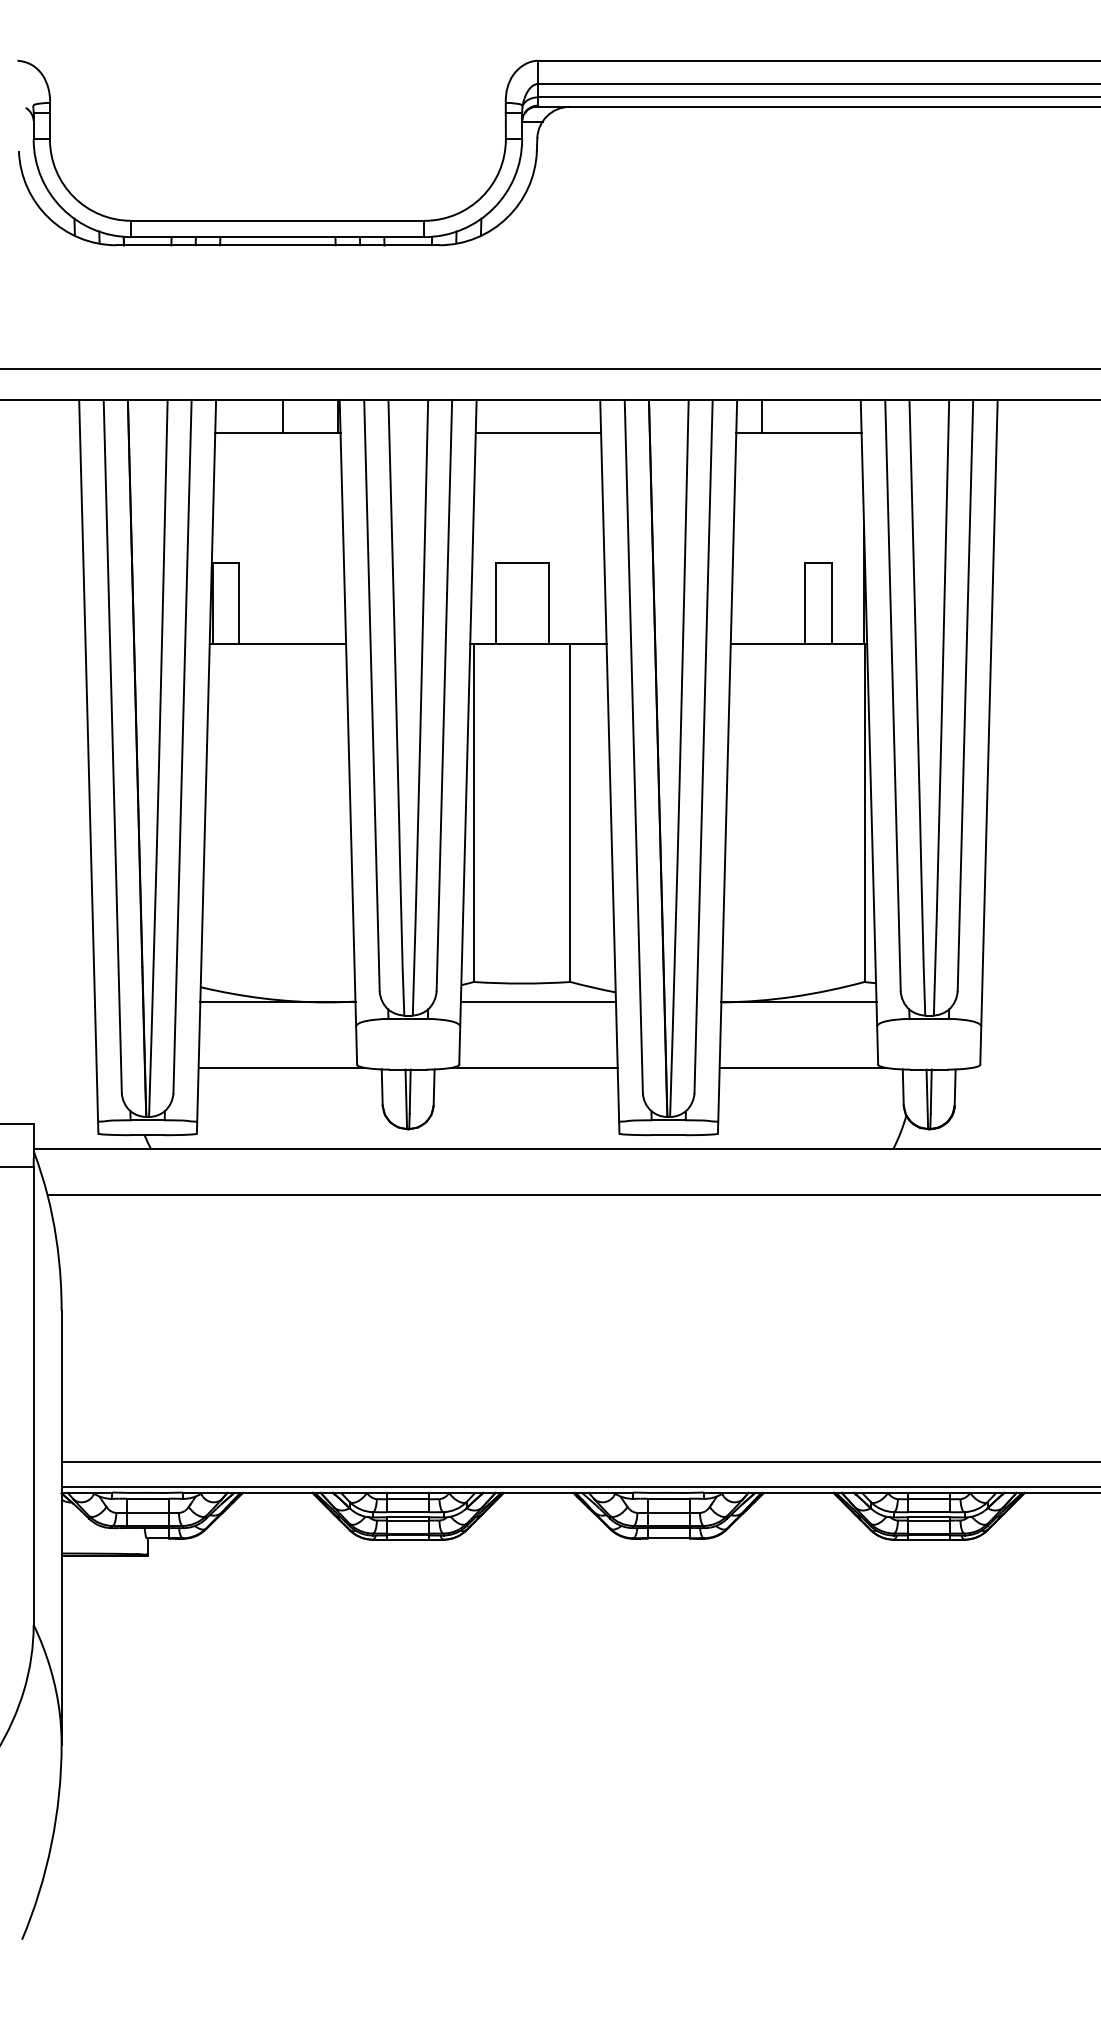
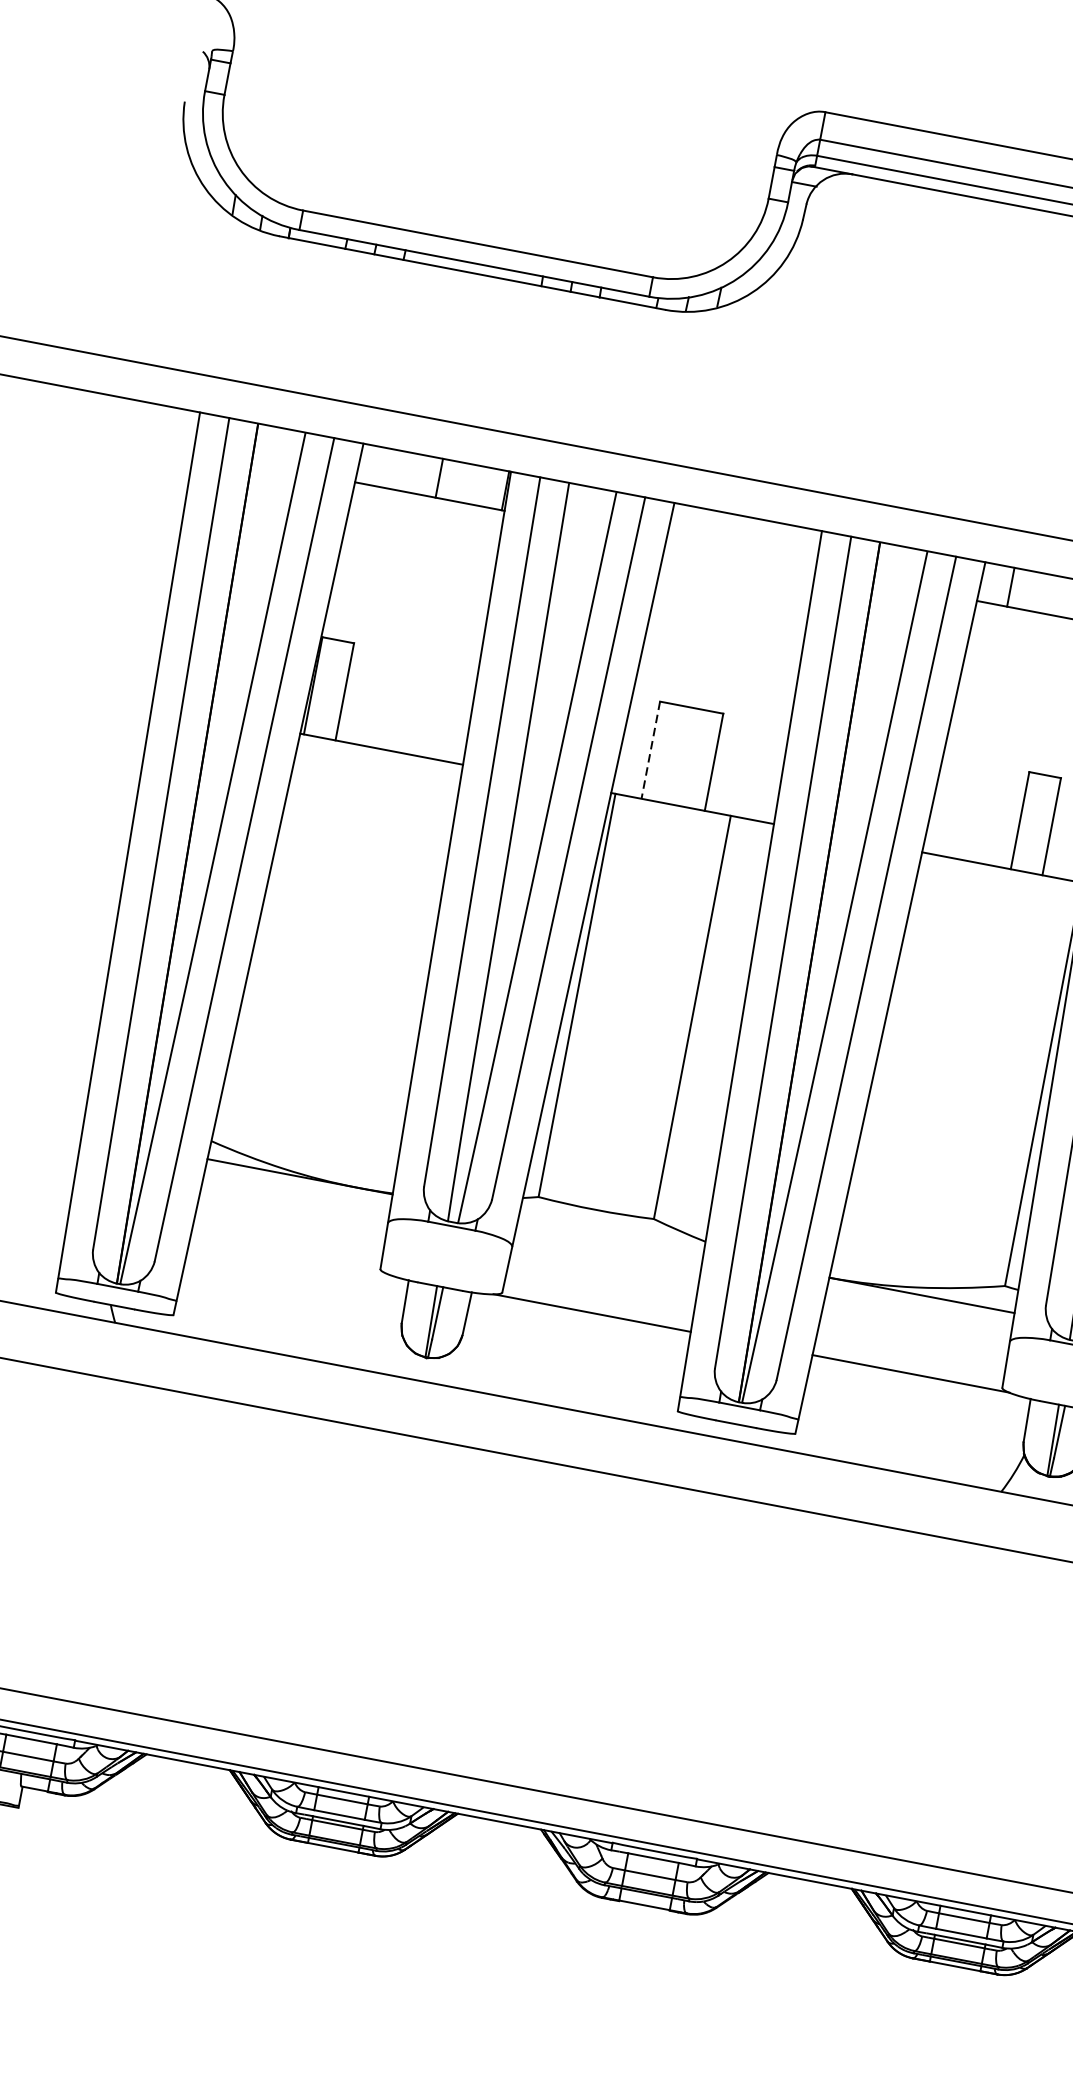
line: (538, 432) -> (740, 555), removed
line: (495, 603) -> (650, 750), solid -> dashed
line: (538, 1002) -> (611, 1236), removed
line: (280, 1067) -> (288, 1255), removed

